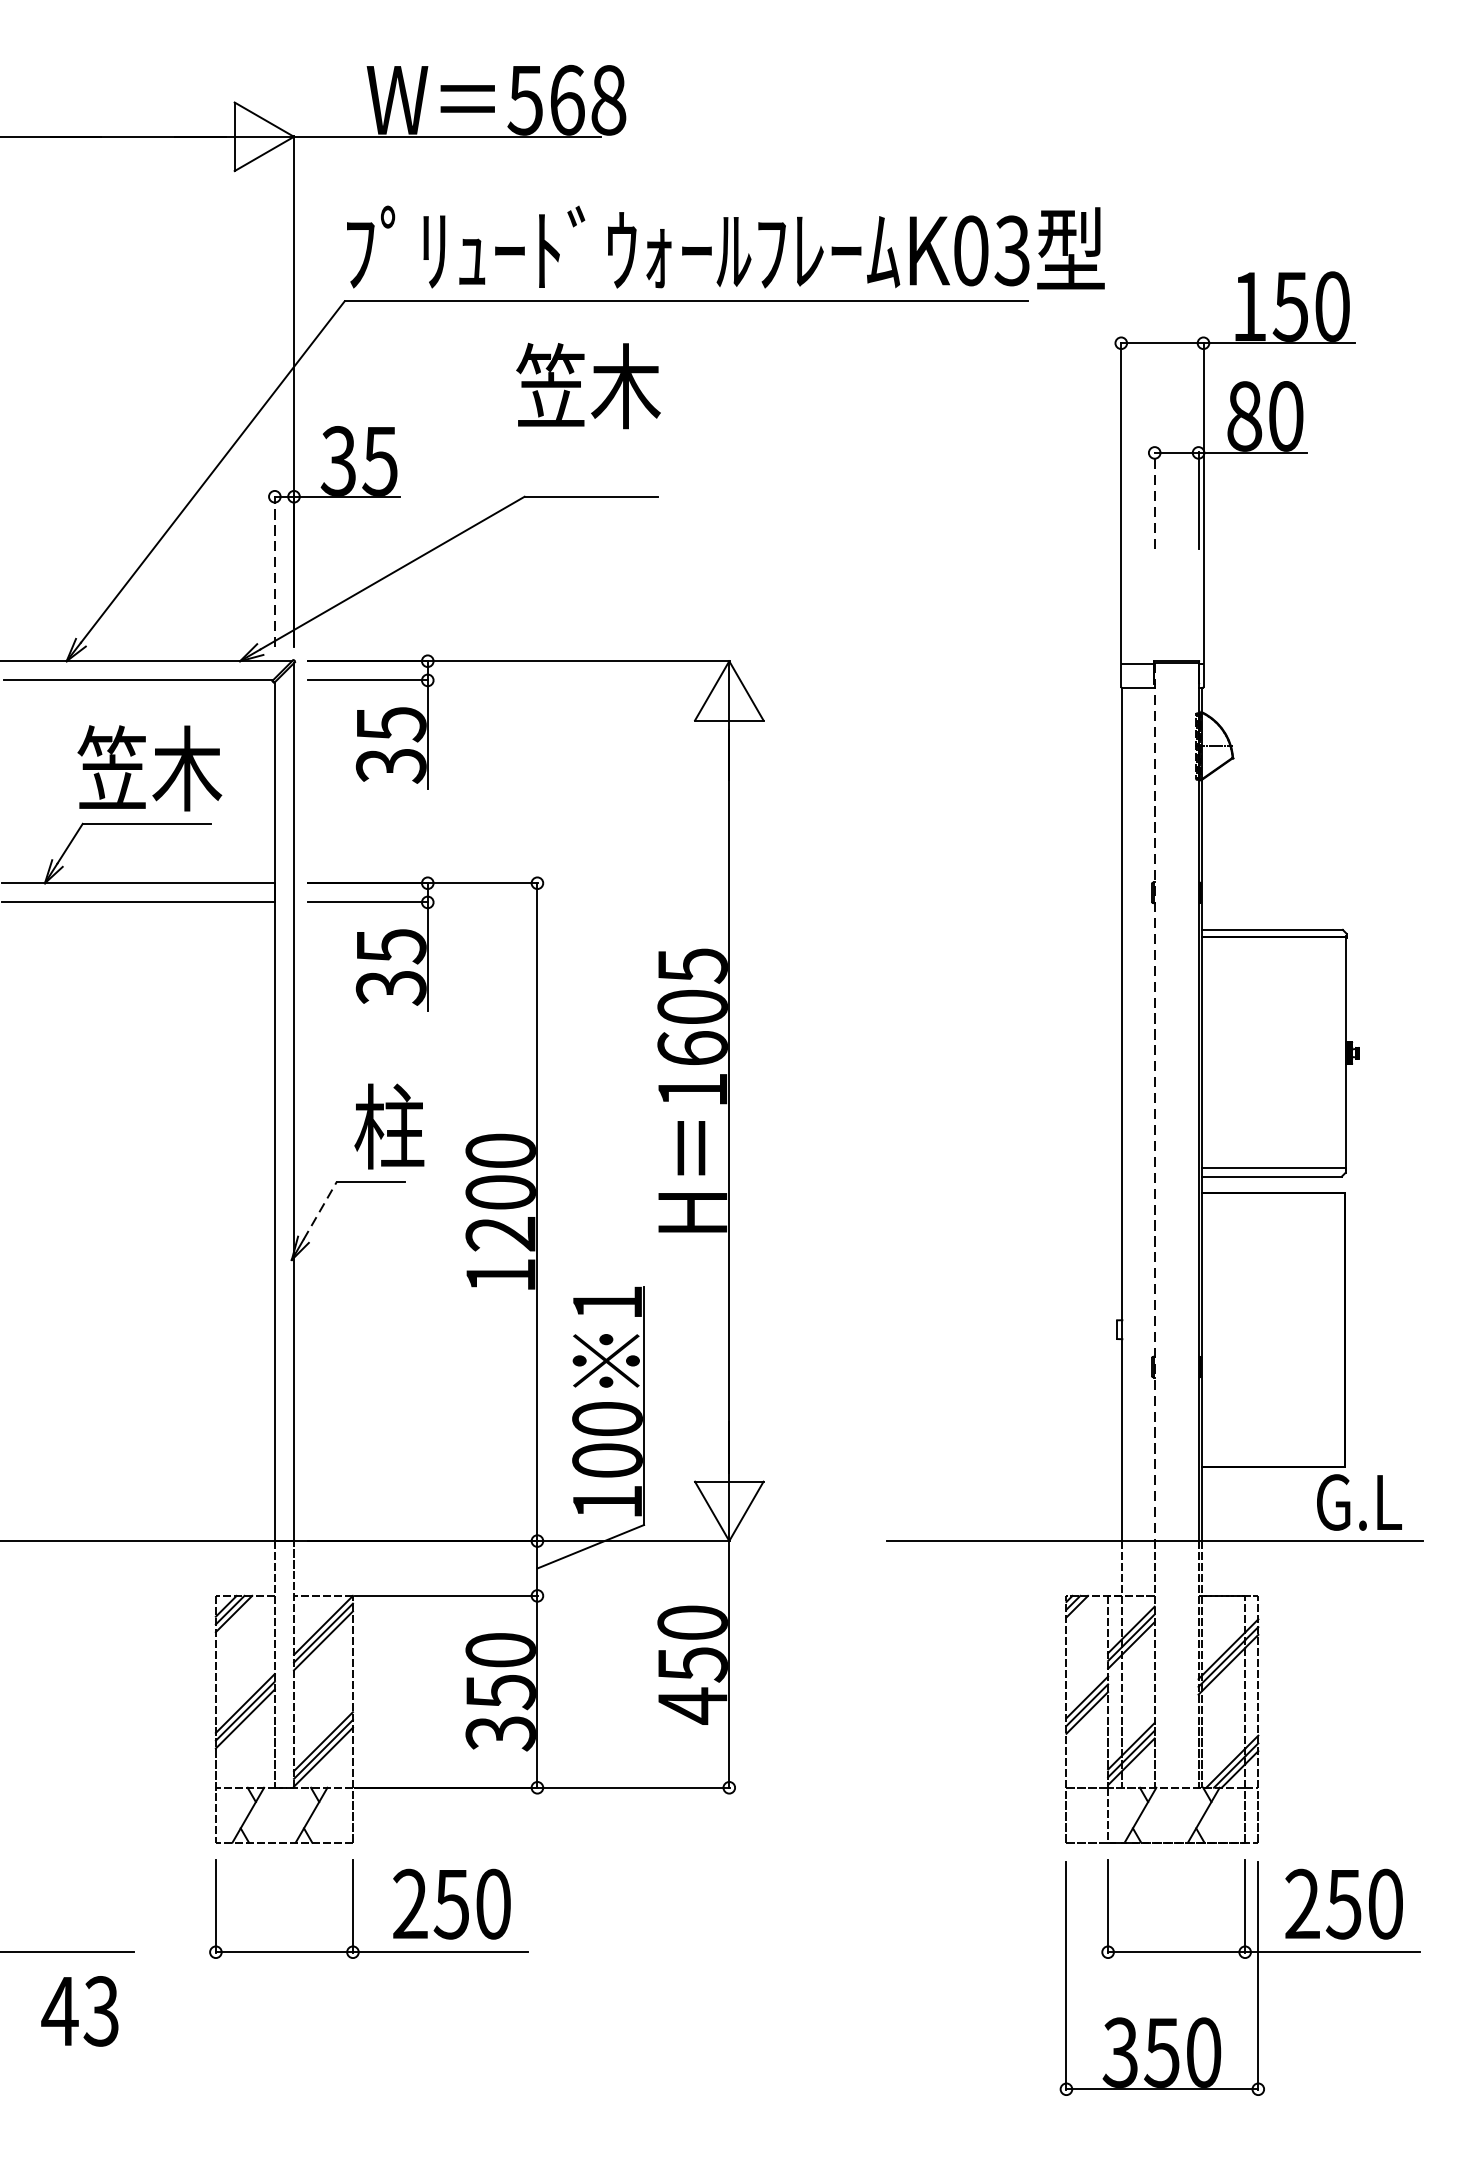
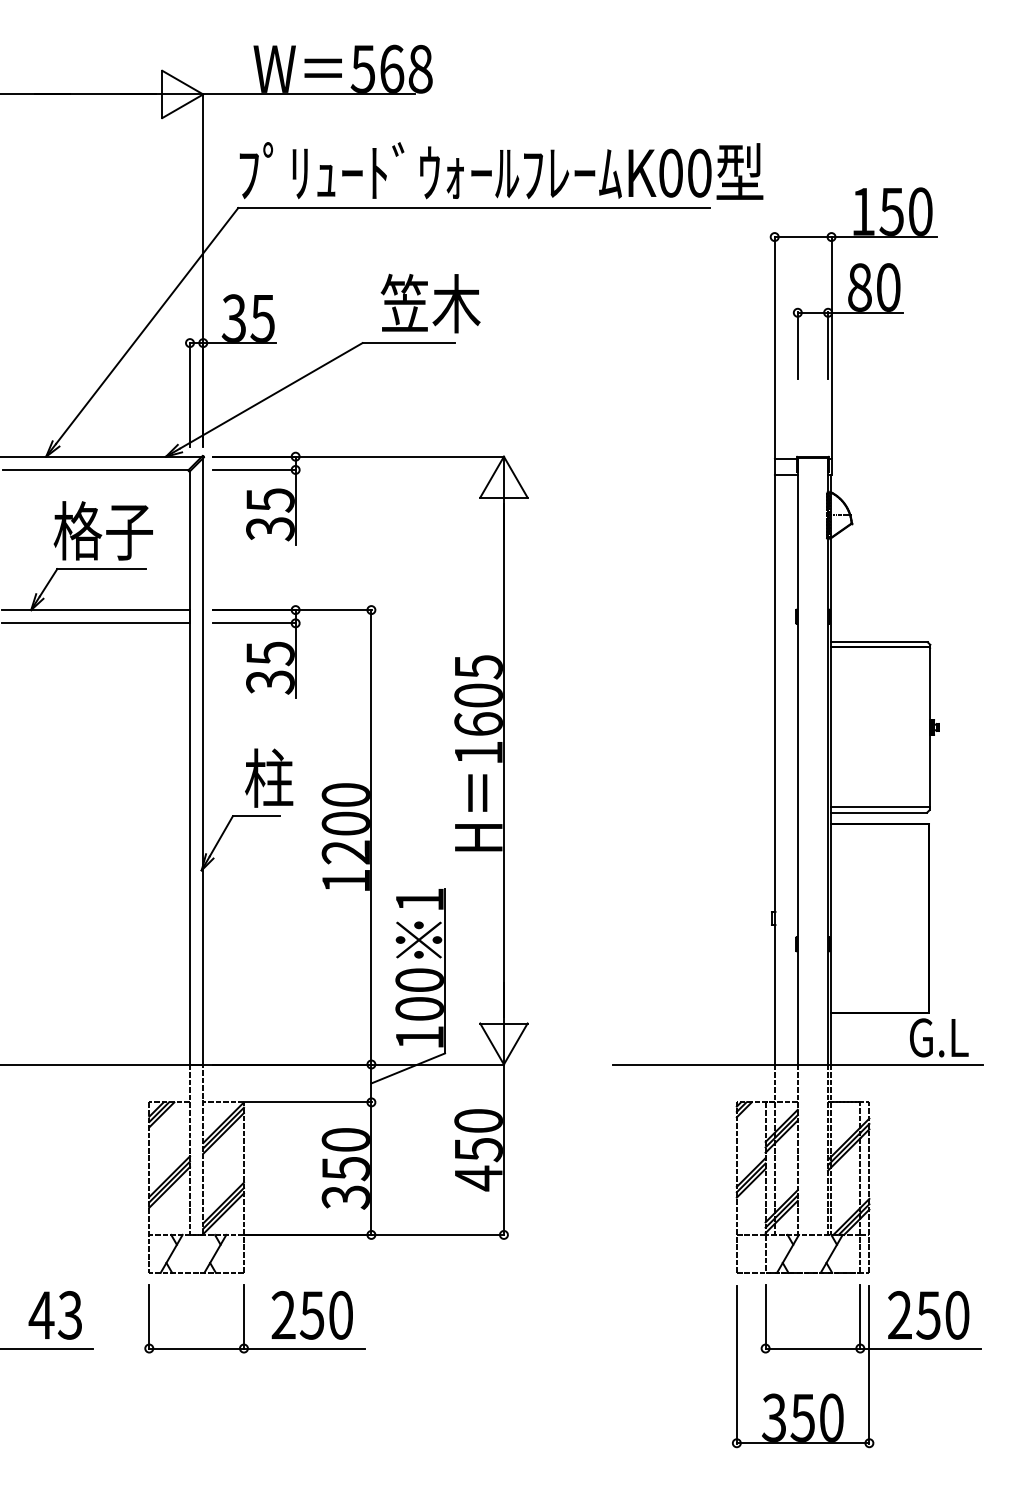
text: (1012, 249) -> (699, 172), K03 -> K00
text: (588, 385) -> (430, 303), moved
line: (1154, 500) -> (797, 345), dashed -> solid
line: (275, 571) -> (190, 394), dashed -> solid
text: (149, 768) -> (103, 530), 笠木 -> 格子
line: (1154, 1102) -> (797, 761), dashed -> solid
line: (320, 1209) -> (221, 835), dashed -> solid
text: (78, 2011) -> (54, 1315), moved

